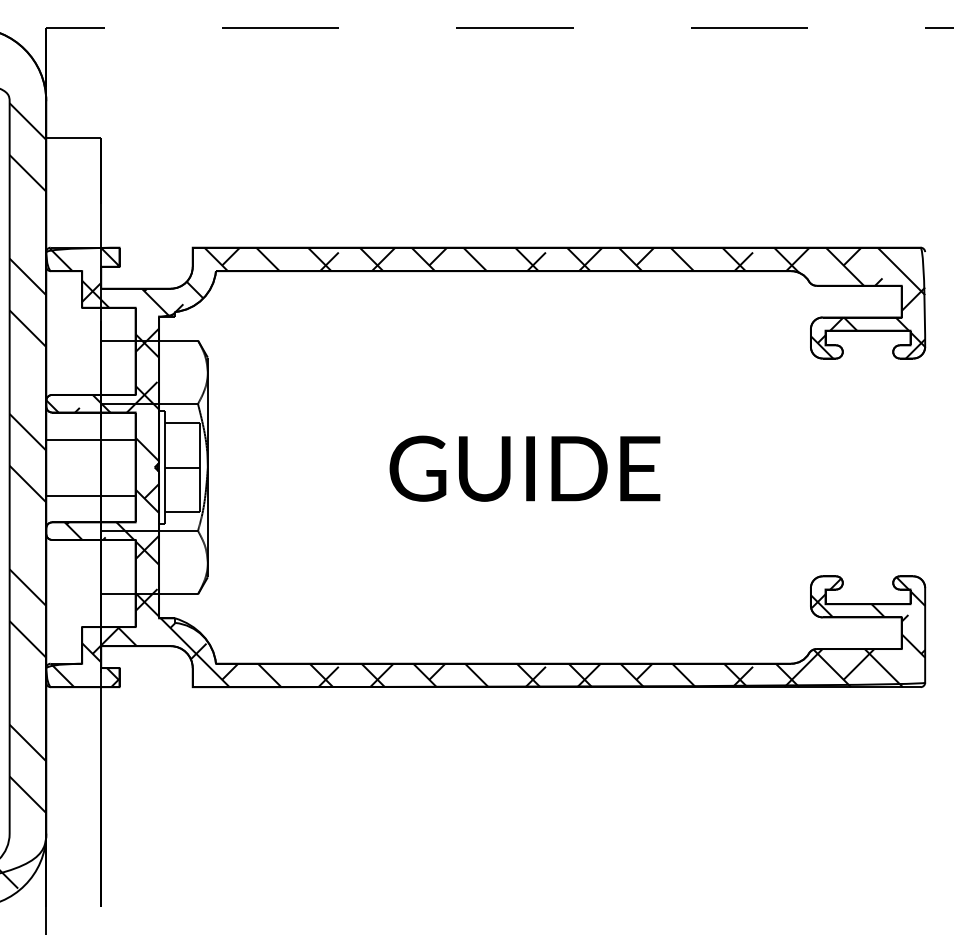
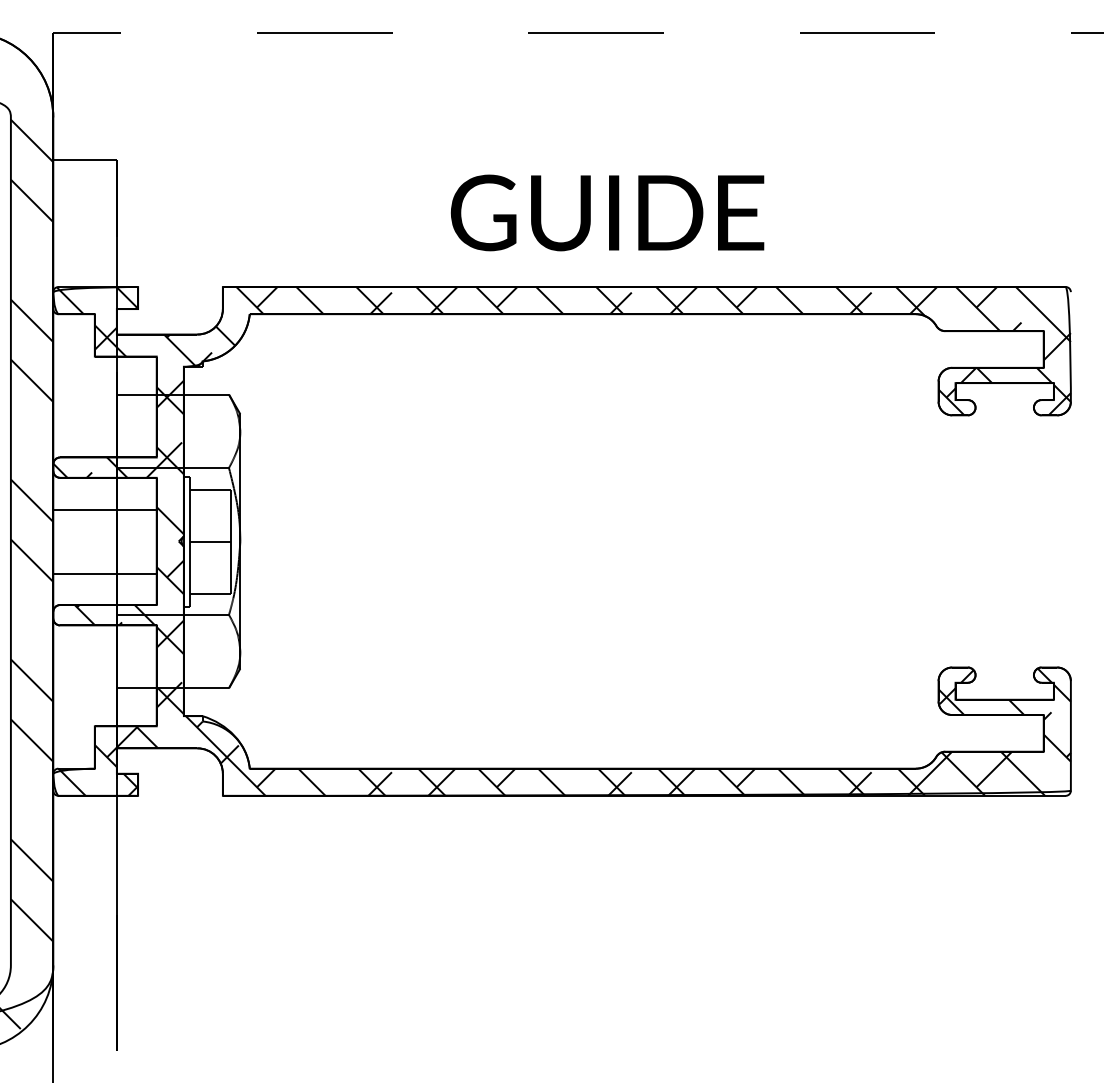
text: (524, 468) -> (607, 212), moved

